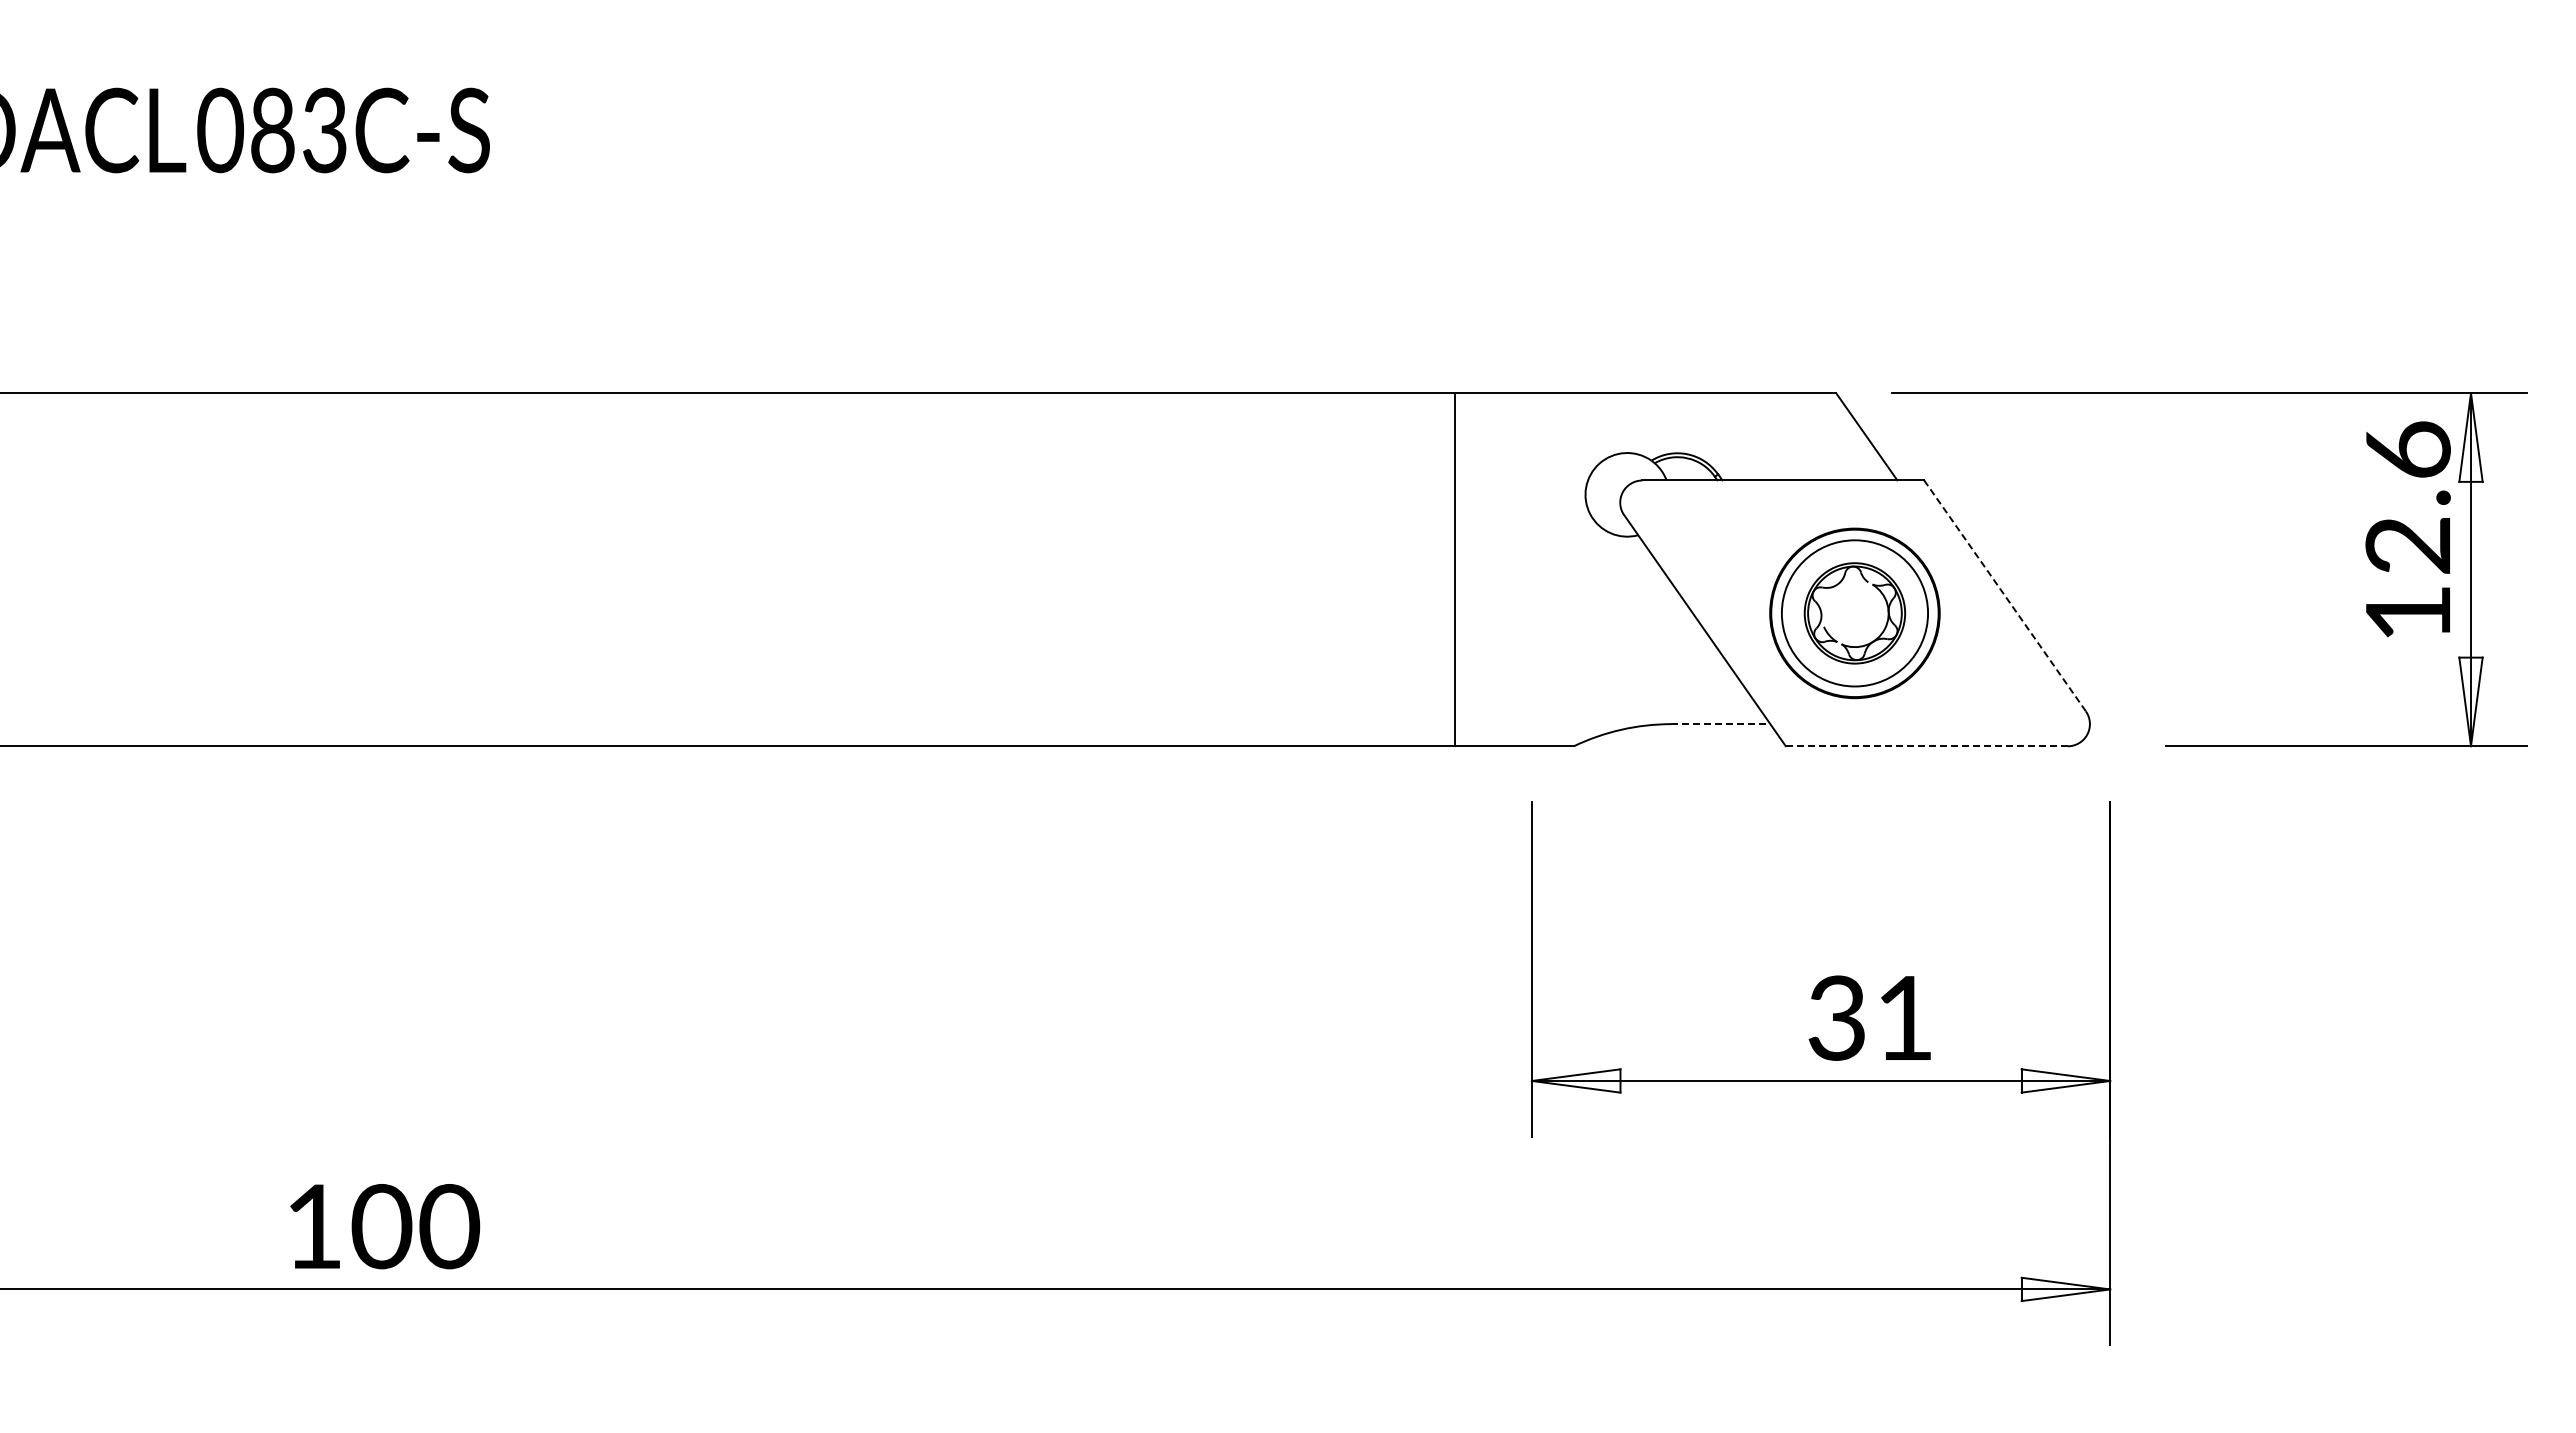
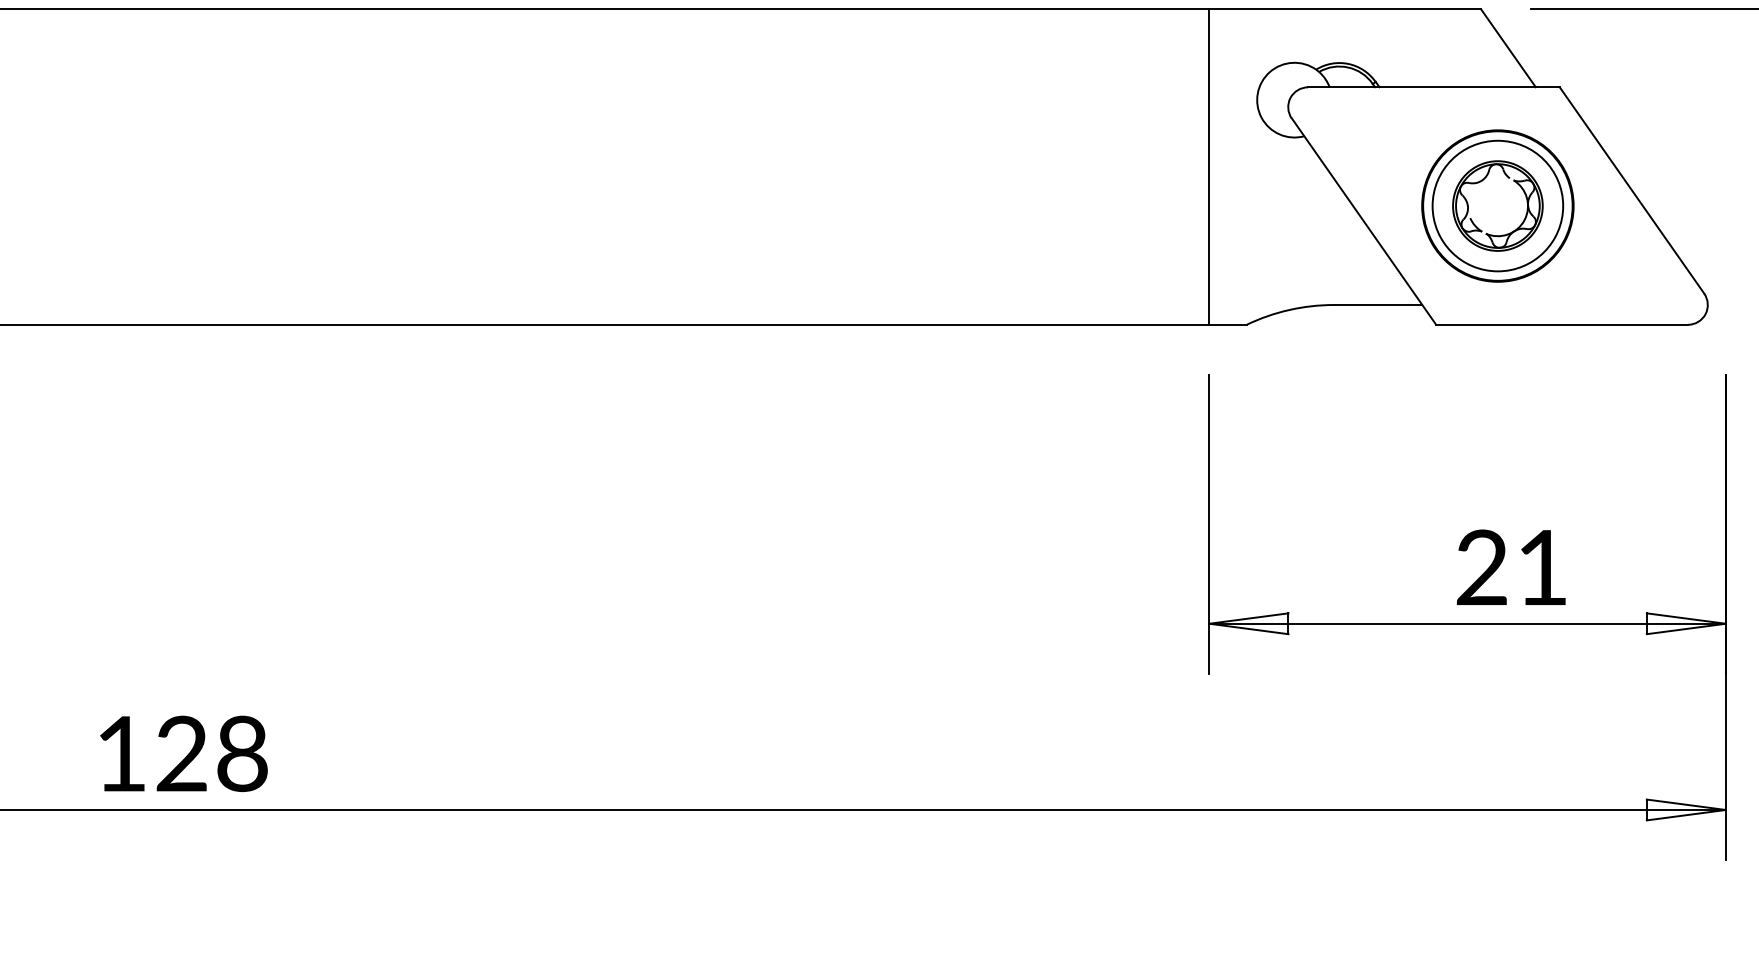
line: (1454, 569) -> (1208, 166), moved
line: (2004, 595) -> (1631, 190), dashed -> solid
line: (1720, 724) -> (1377, 305), dashed -> solid
line: (1927, 746) -> (1562, 324), dashed -> solid
text: (1836, 1018) -> (1481, 567), 31 -> 21
text: (415, 1226) -> (212, 753), 100 -> 128

